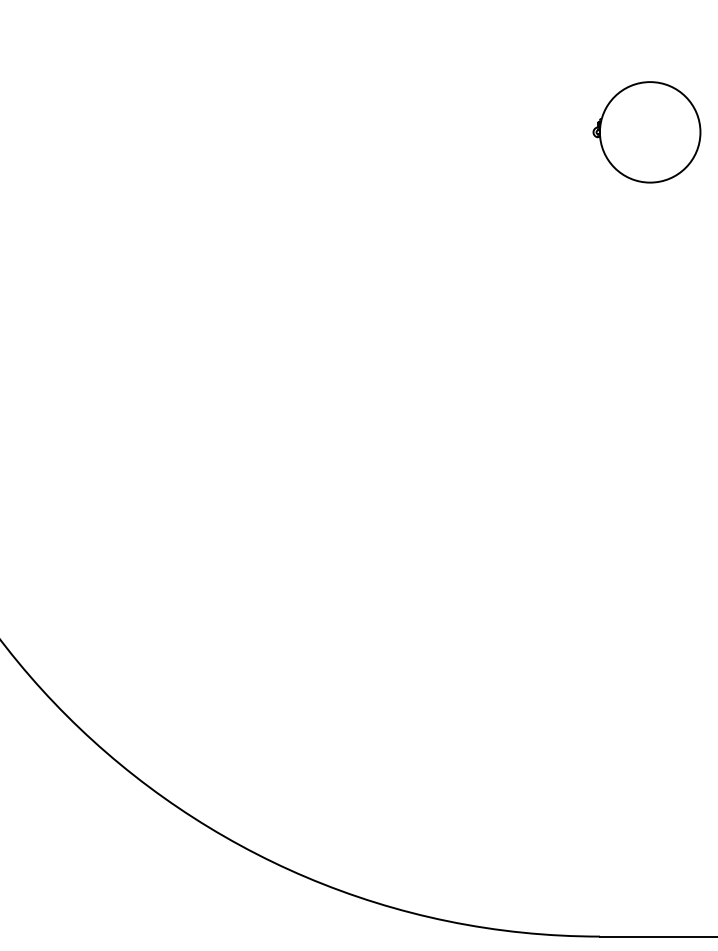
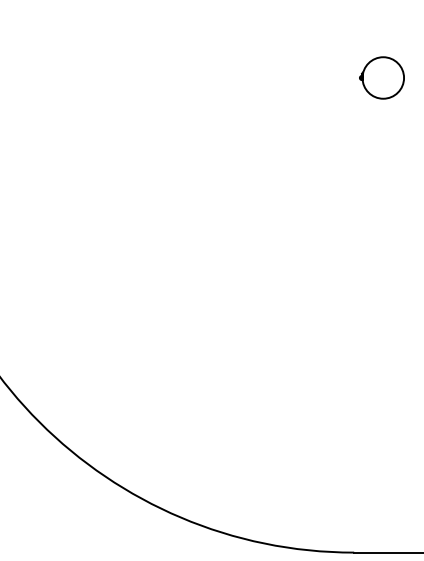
part: (646, 131) -> (381, 77), size x0.7

